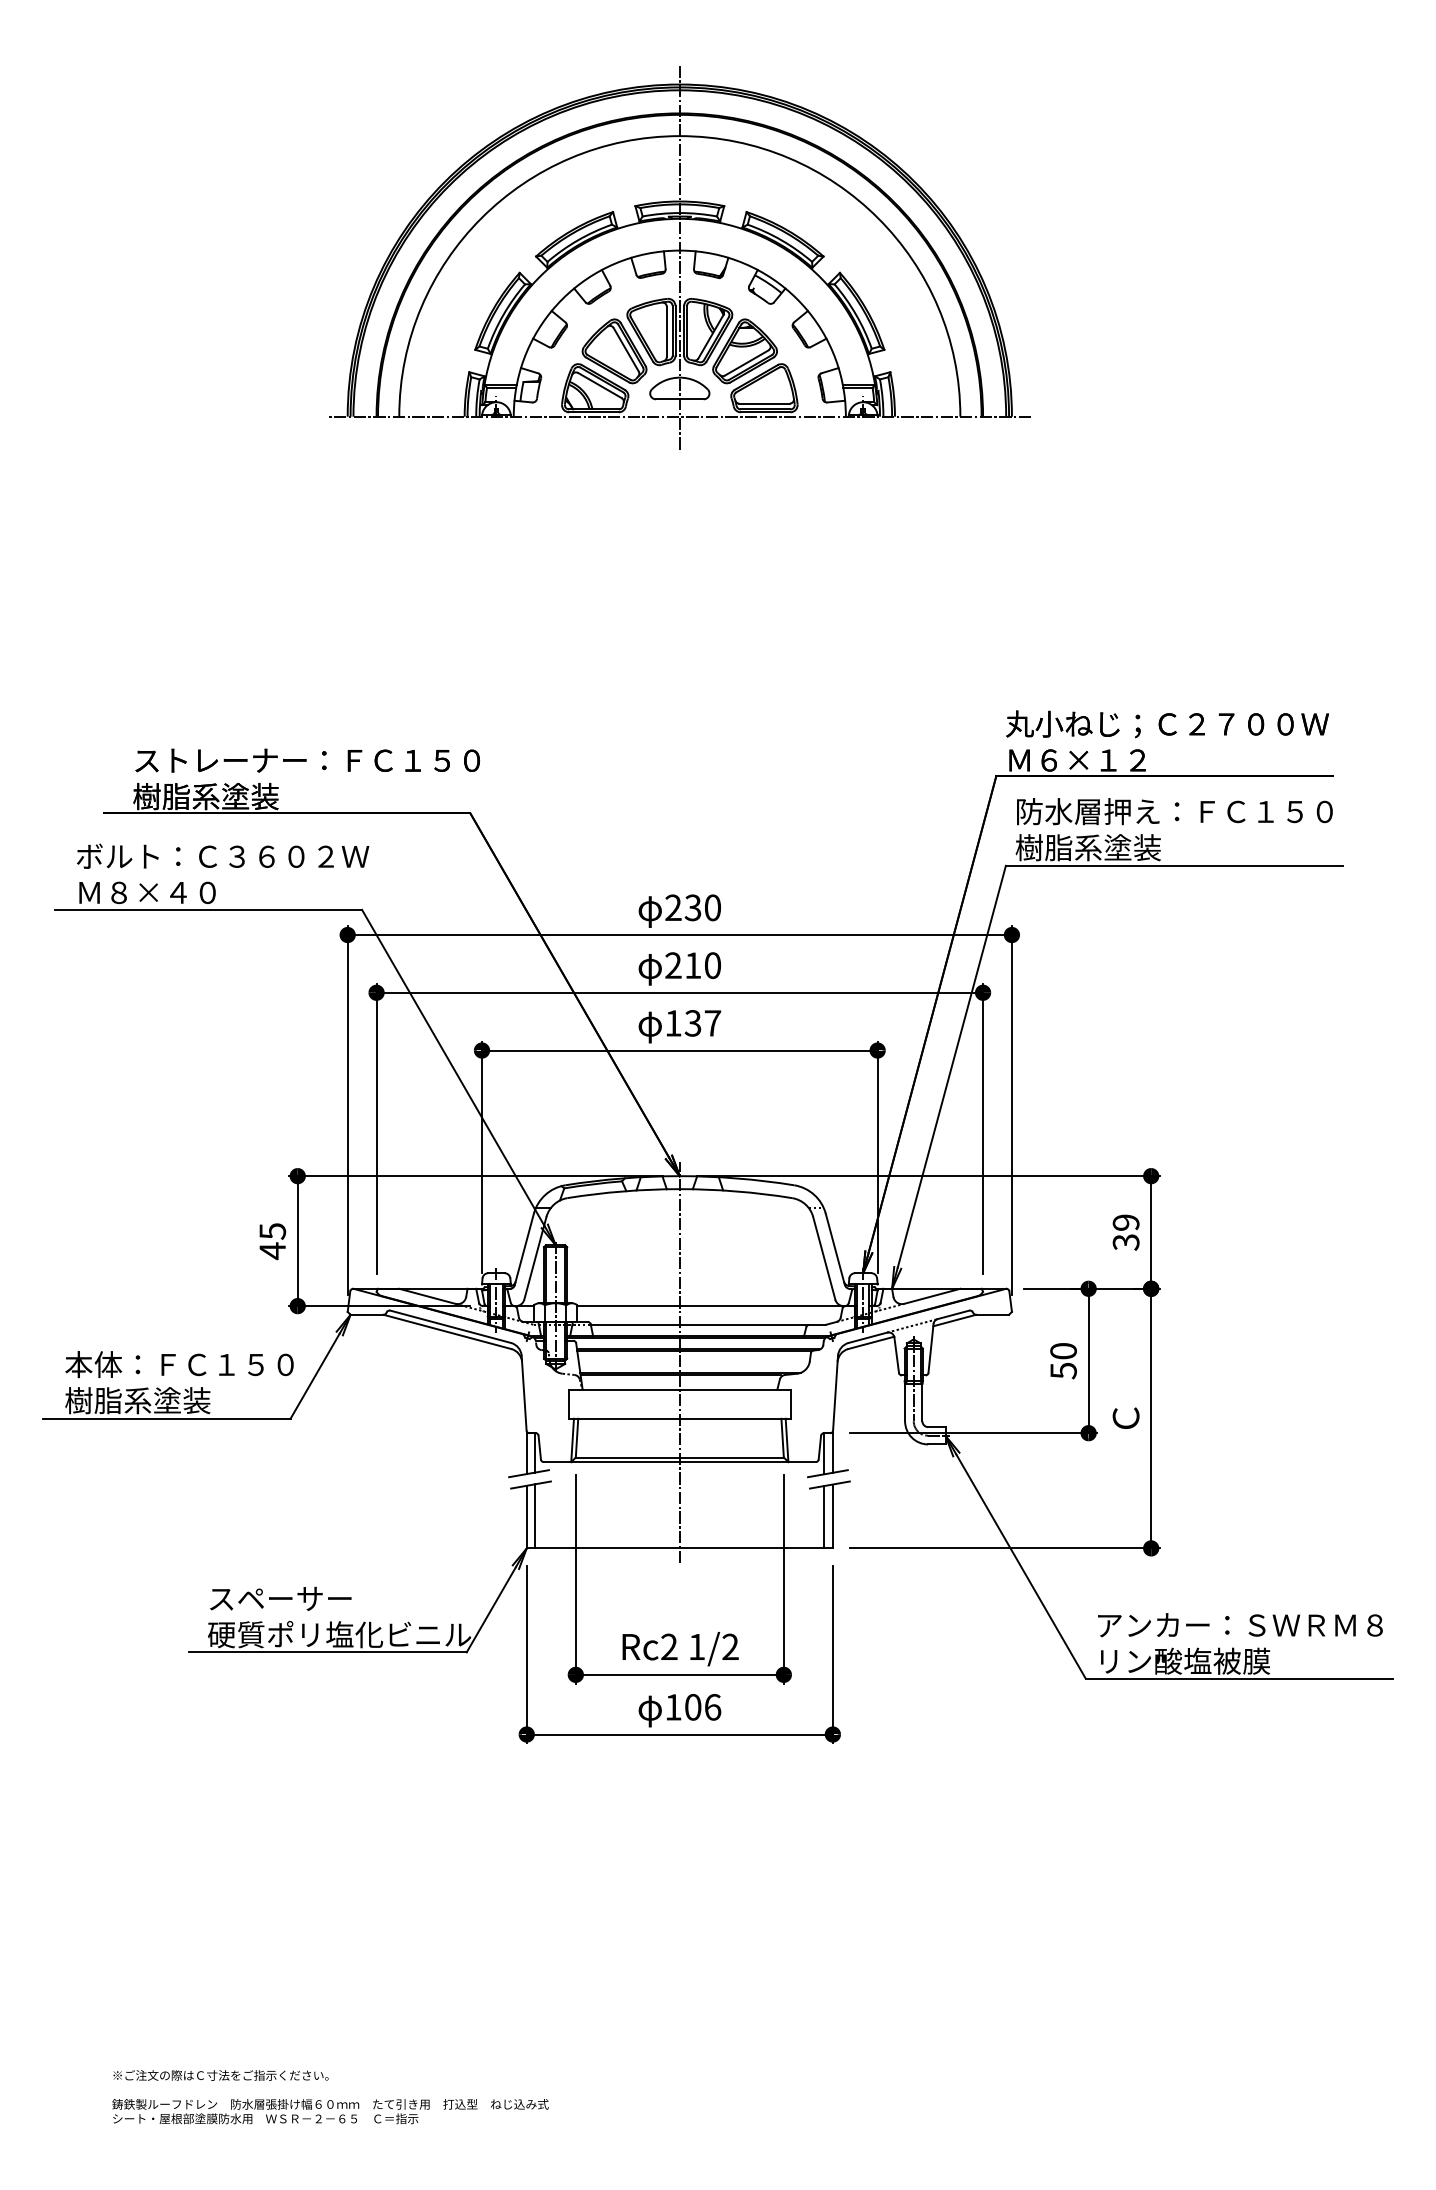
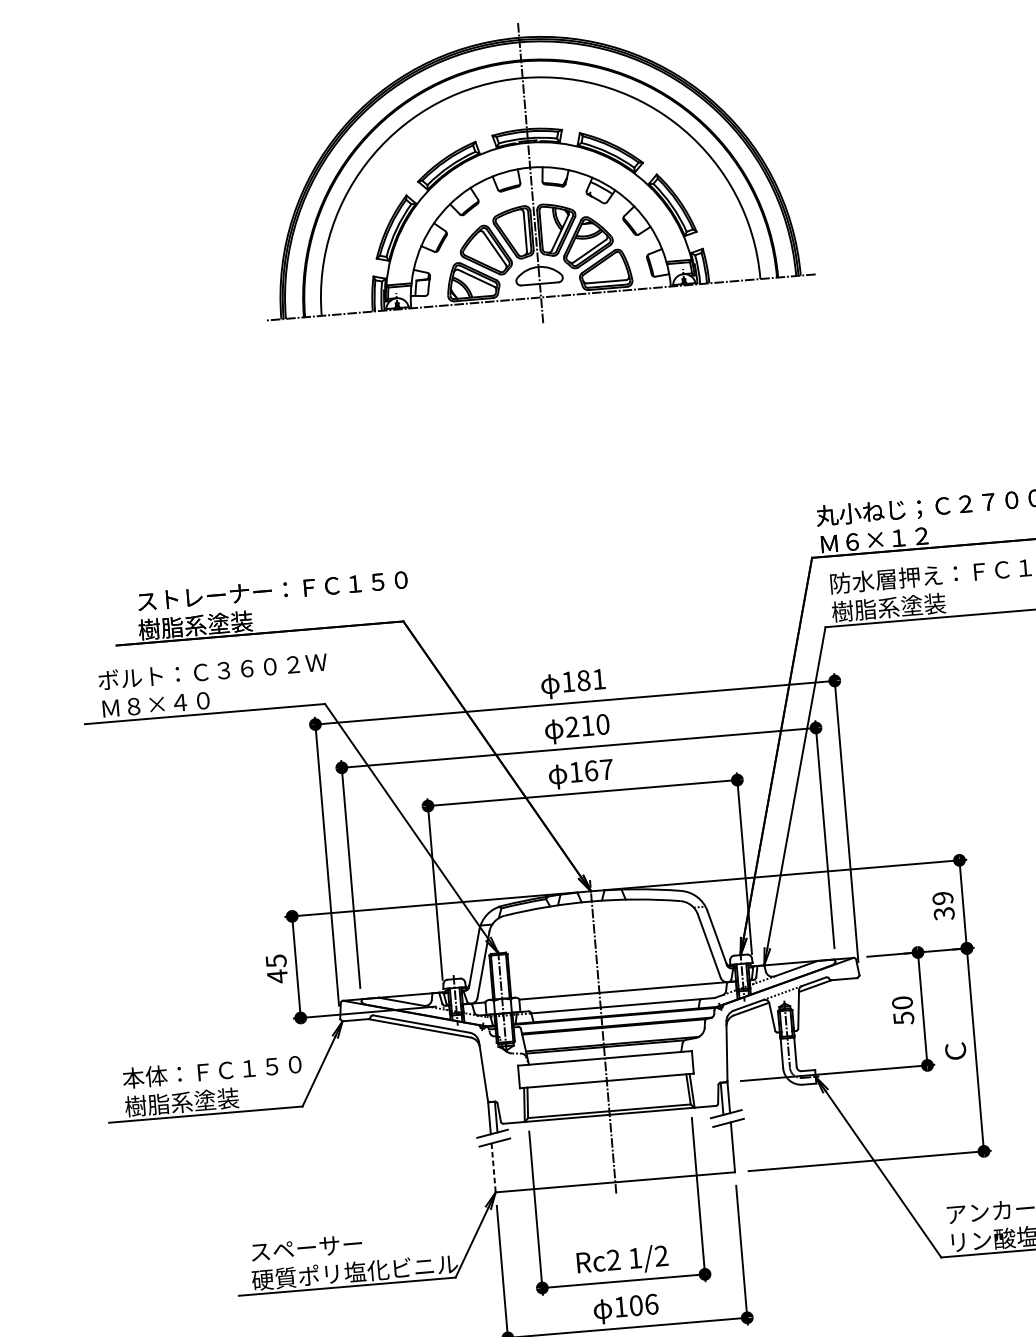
text: (692, 907) -> (583, 680), 230 -> 181
text: (692, 1023) -> (590, 771), 137 -> 167
line: (535, 1516) -> (500, 1166), removed
line: (526, 1517) -> (493, 1168), solid -> dashed
line: (824, 1517) -> (726, 1148), removed

